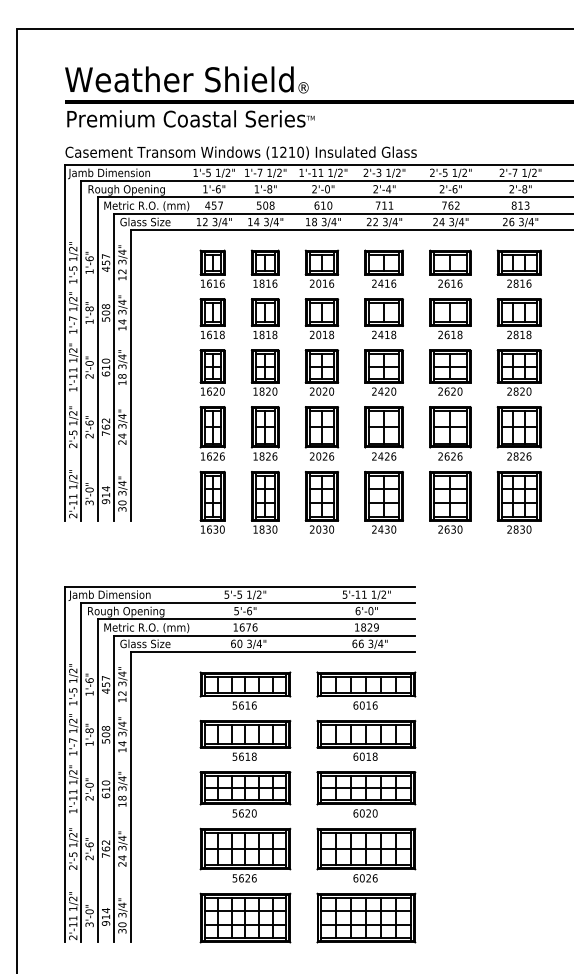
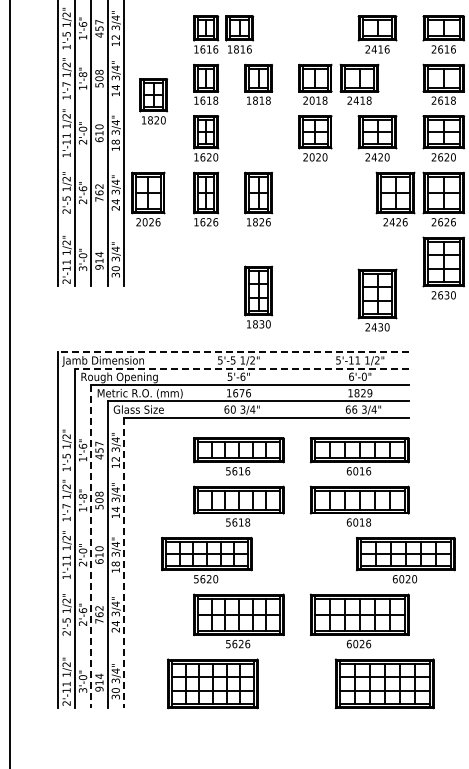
part: (264, 268) -> (238, 34), moved
part: (321, 268) -> (314, 34), removed
part: (383, 318) -> (358, 84), moved
part: (264, 372) -> (152, 101), moved
part: (321, 433) -> (147, 199), moved
part: (383, 433) -> (394, 199), moved
part: (212, 502) -> (205, 268), removed
part: (264, 502) -> (257, 297), moved
part: (321, 502) -> (314, 268), removed
part: (383, 502) -> (376, 300), moved
line: (239, 586) -> (232, 352), solid -> dashed
line: (248, 602) -> (241, 368), solid -> dashed
line: (97, 780) -> (90, 546), solid -> dashed
part: (245, 794) -> (206, 560), moved
part: (366, 794) -> (405, 560), moved
line: (130, 797) -> (123, 563), solid -> dashed
part: (245, 917) -> (212, 683), moved
part: (366, 917) -> (384, 683), moved

